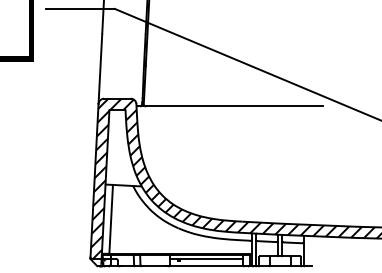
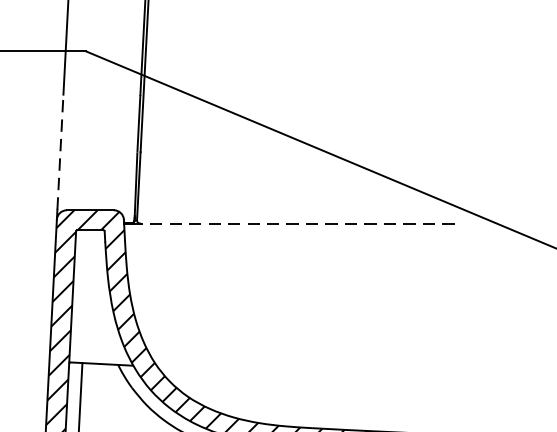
line: (100, 65) -> (60, 151), solid -> dashed
line: (234, 106) -> (297, 224), solid -> dashed

